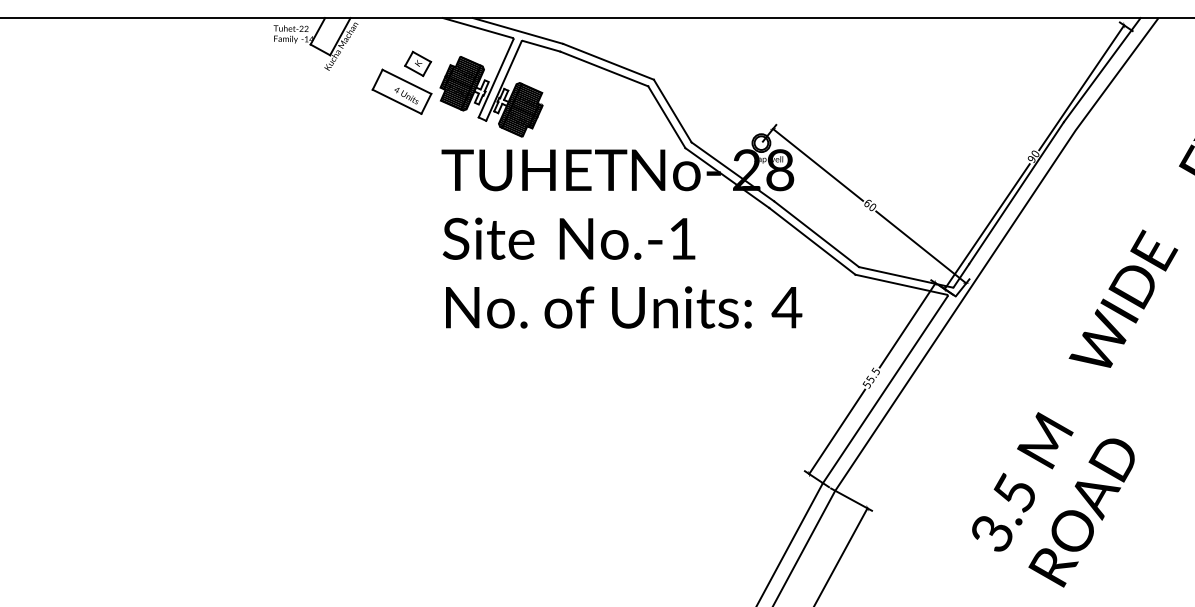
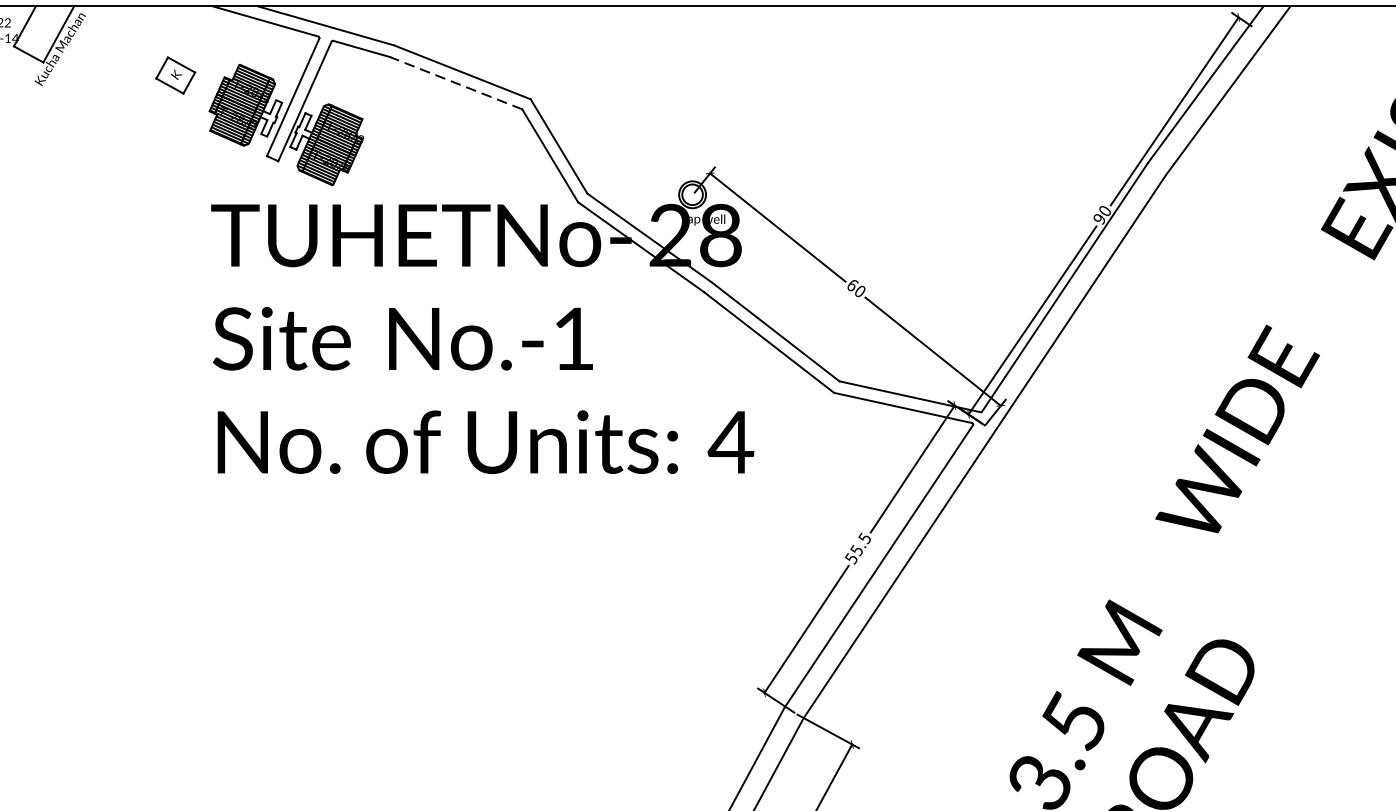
line: (603, 68) -> (454, 82), solid -> dashed
part: (401, 91) -> (150, 117), removed

